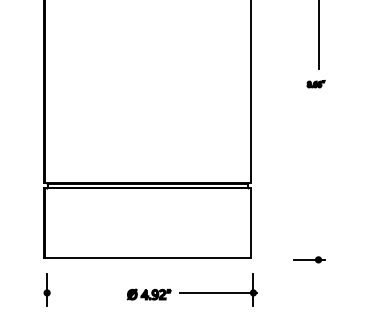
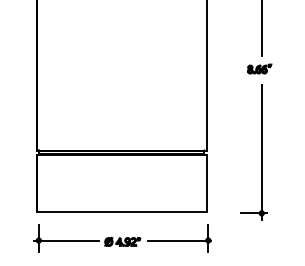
part: (315, 83) -> (259, 68), size x1.67
line: (318, 184) -> (261, 151), added
line: (79, 292) -> (65, 240), added

